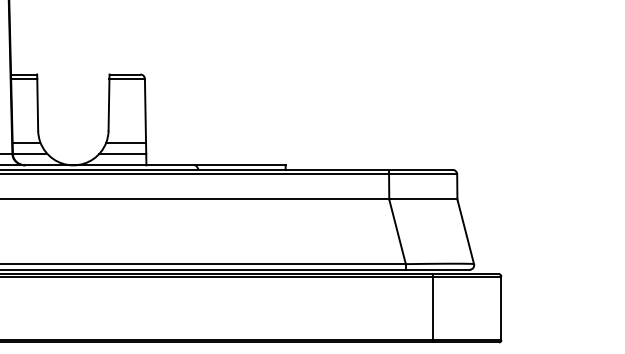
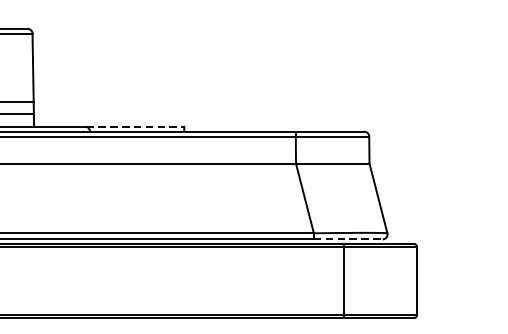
line: (240, 165) -> (135, 126), solid -> dashed
line: (437, 269) -> (348, 239), solid -> dashed

